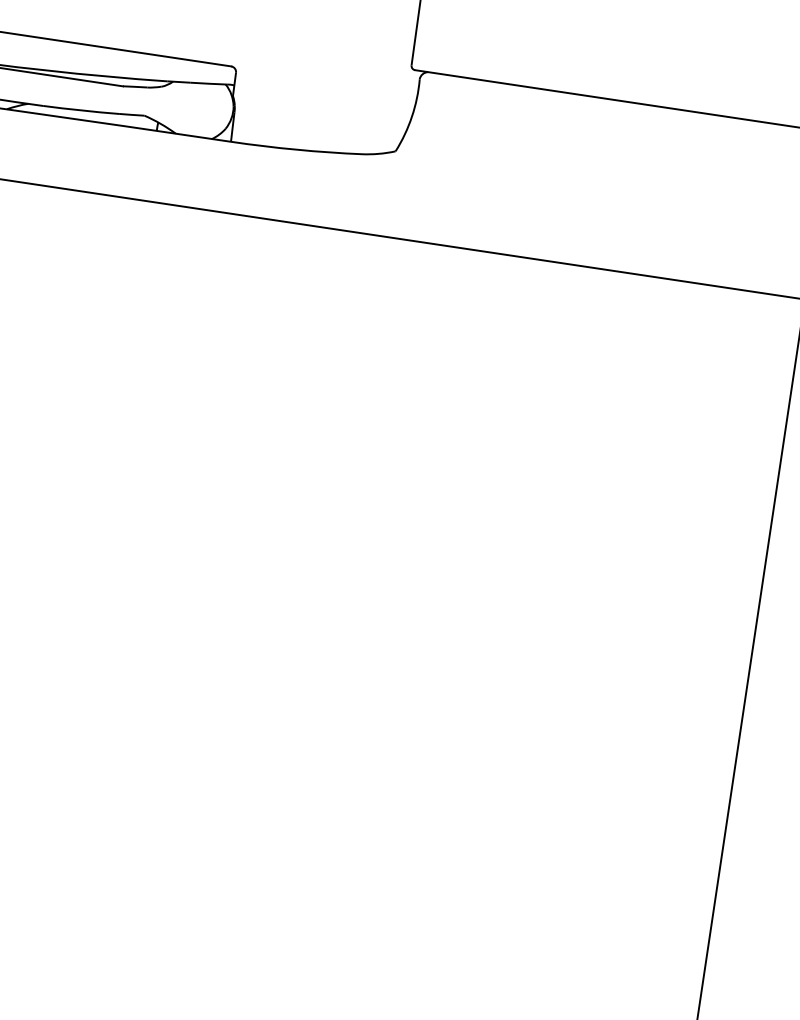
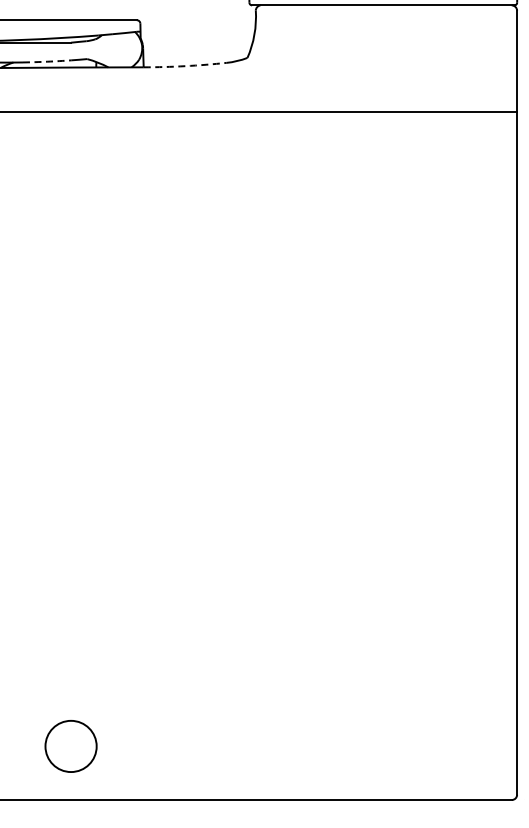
arc: (81, 110) -> (47, 61), solid -> dashed
arc: (296, 150) -> (185, 66), solid -> dashed

